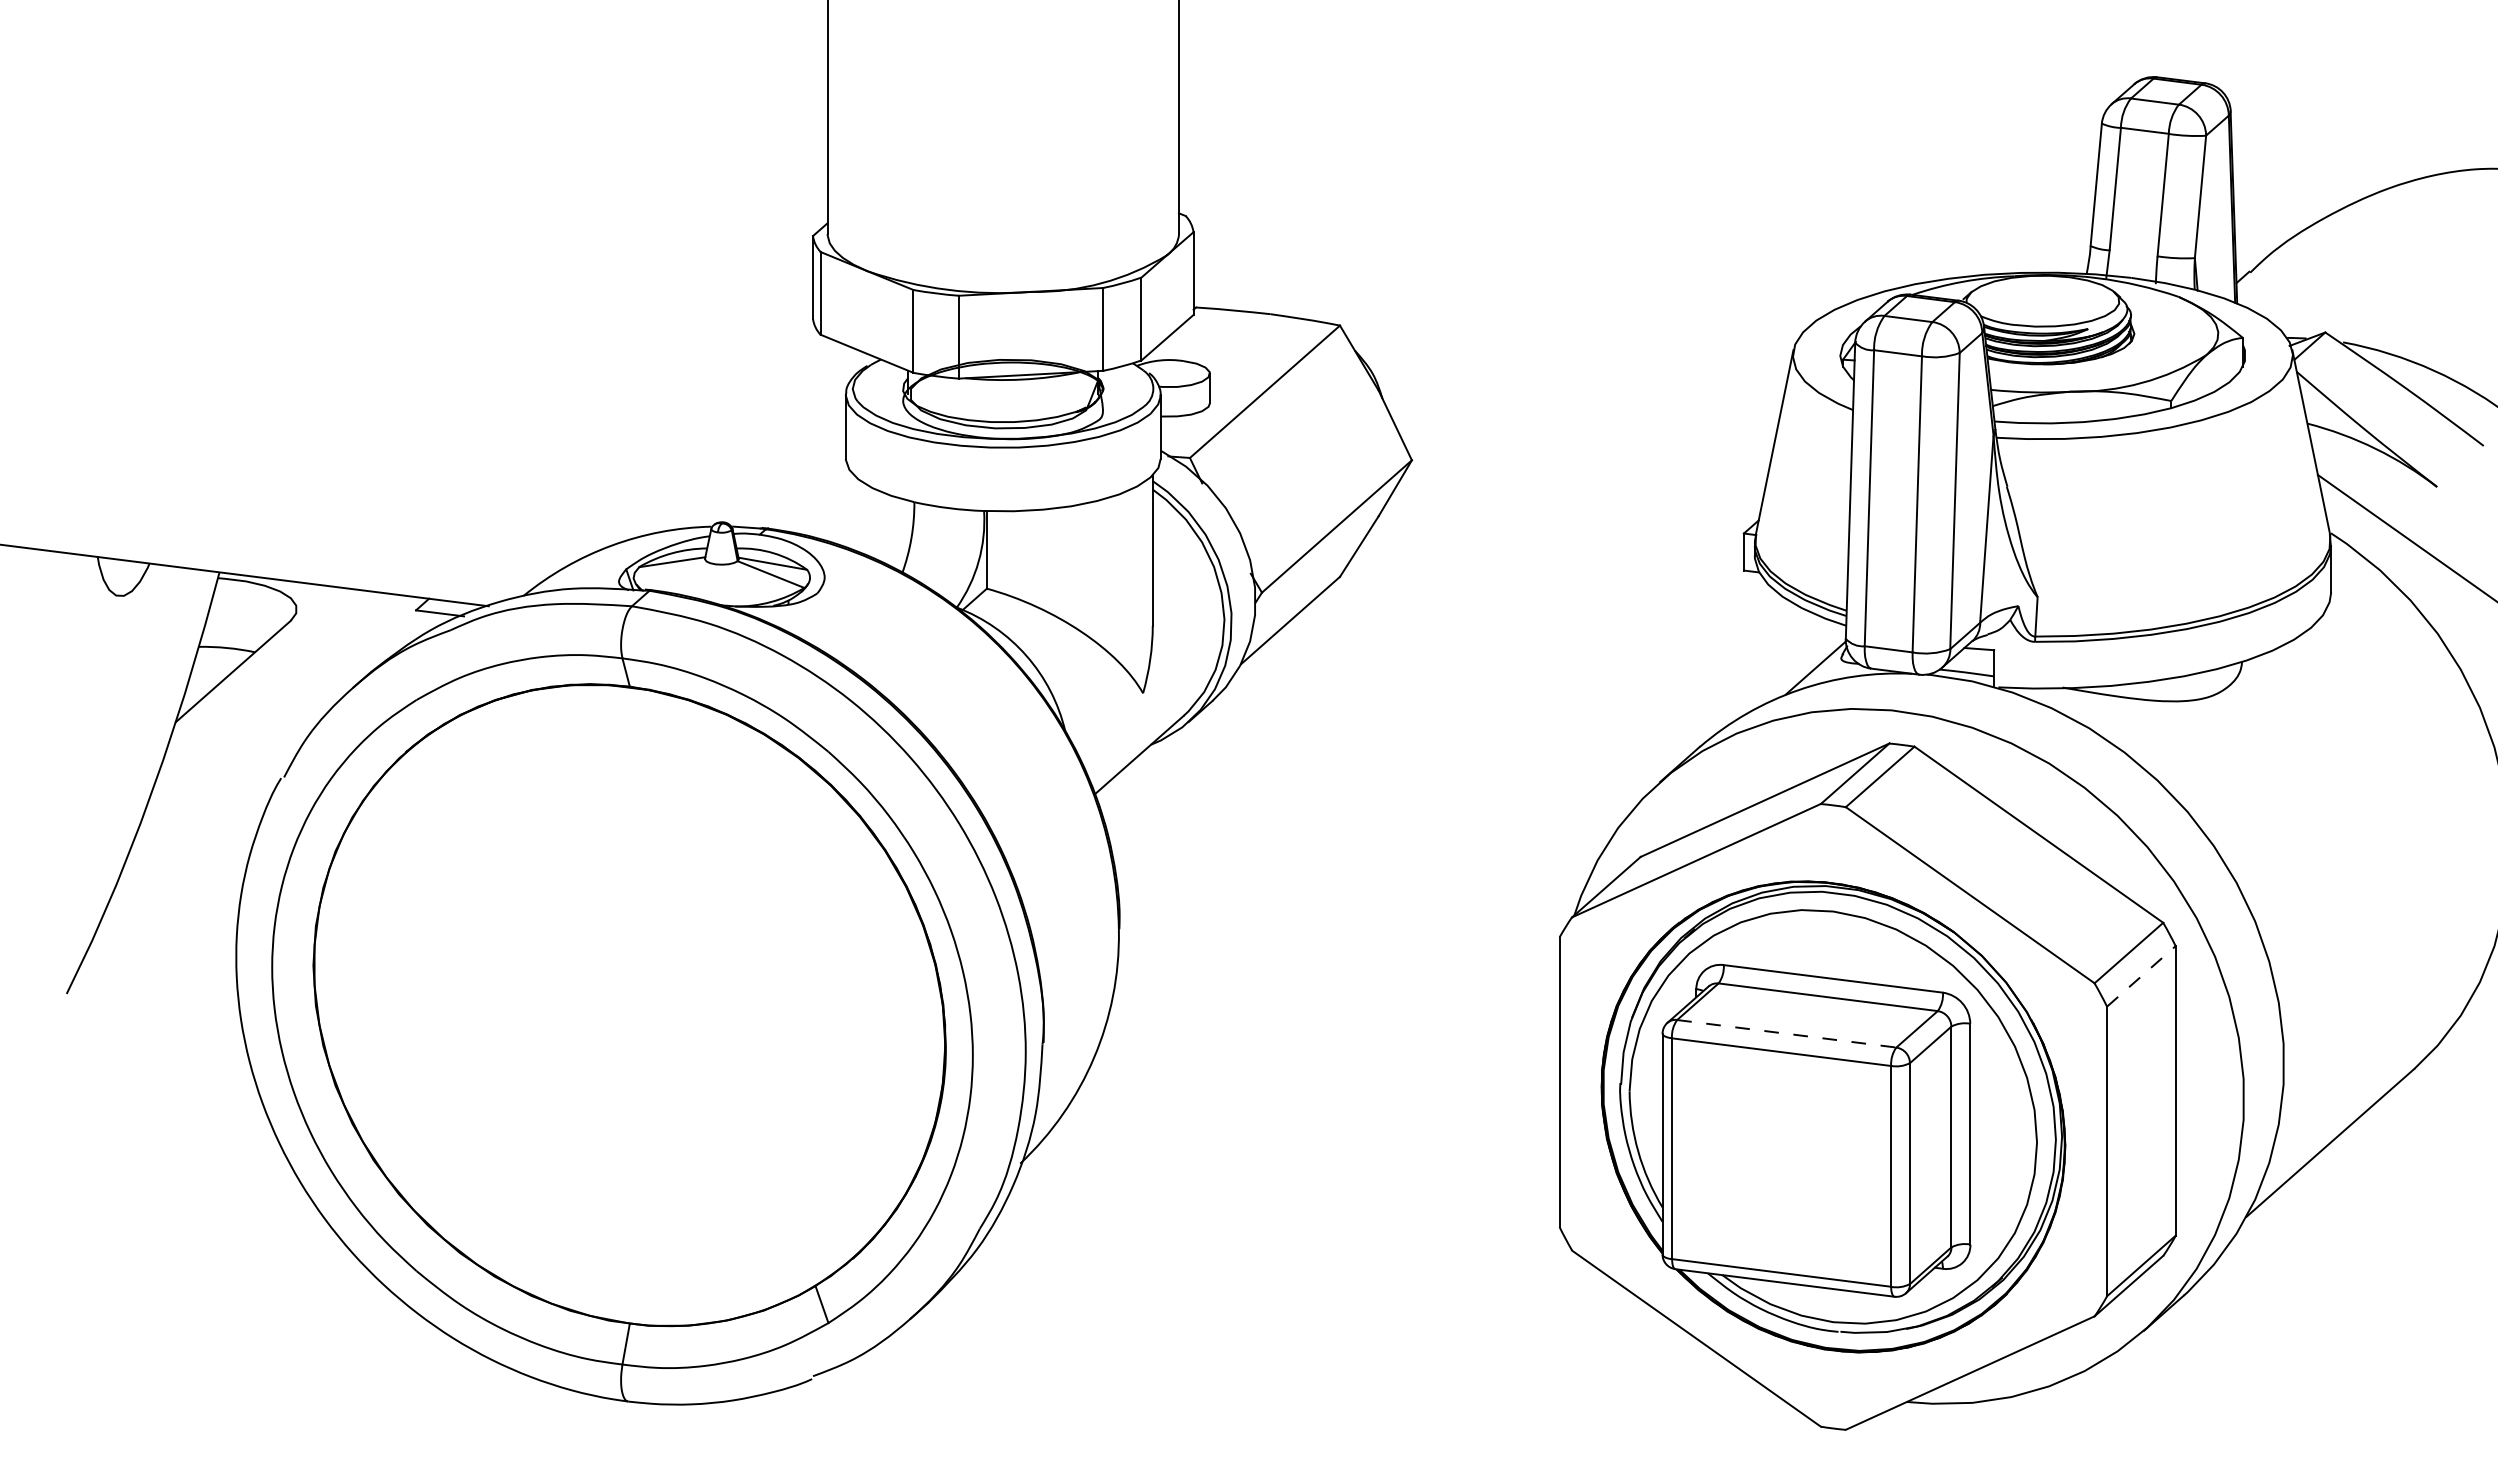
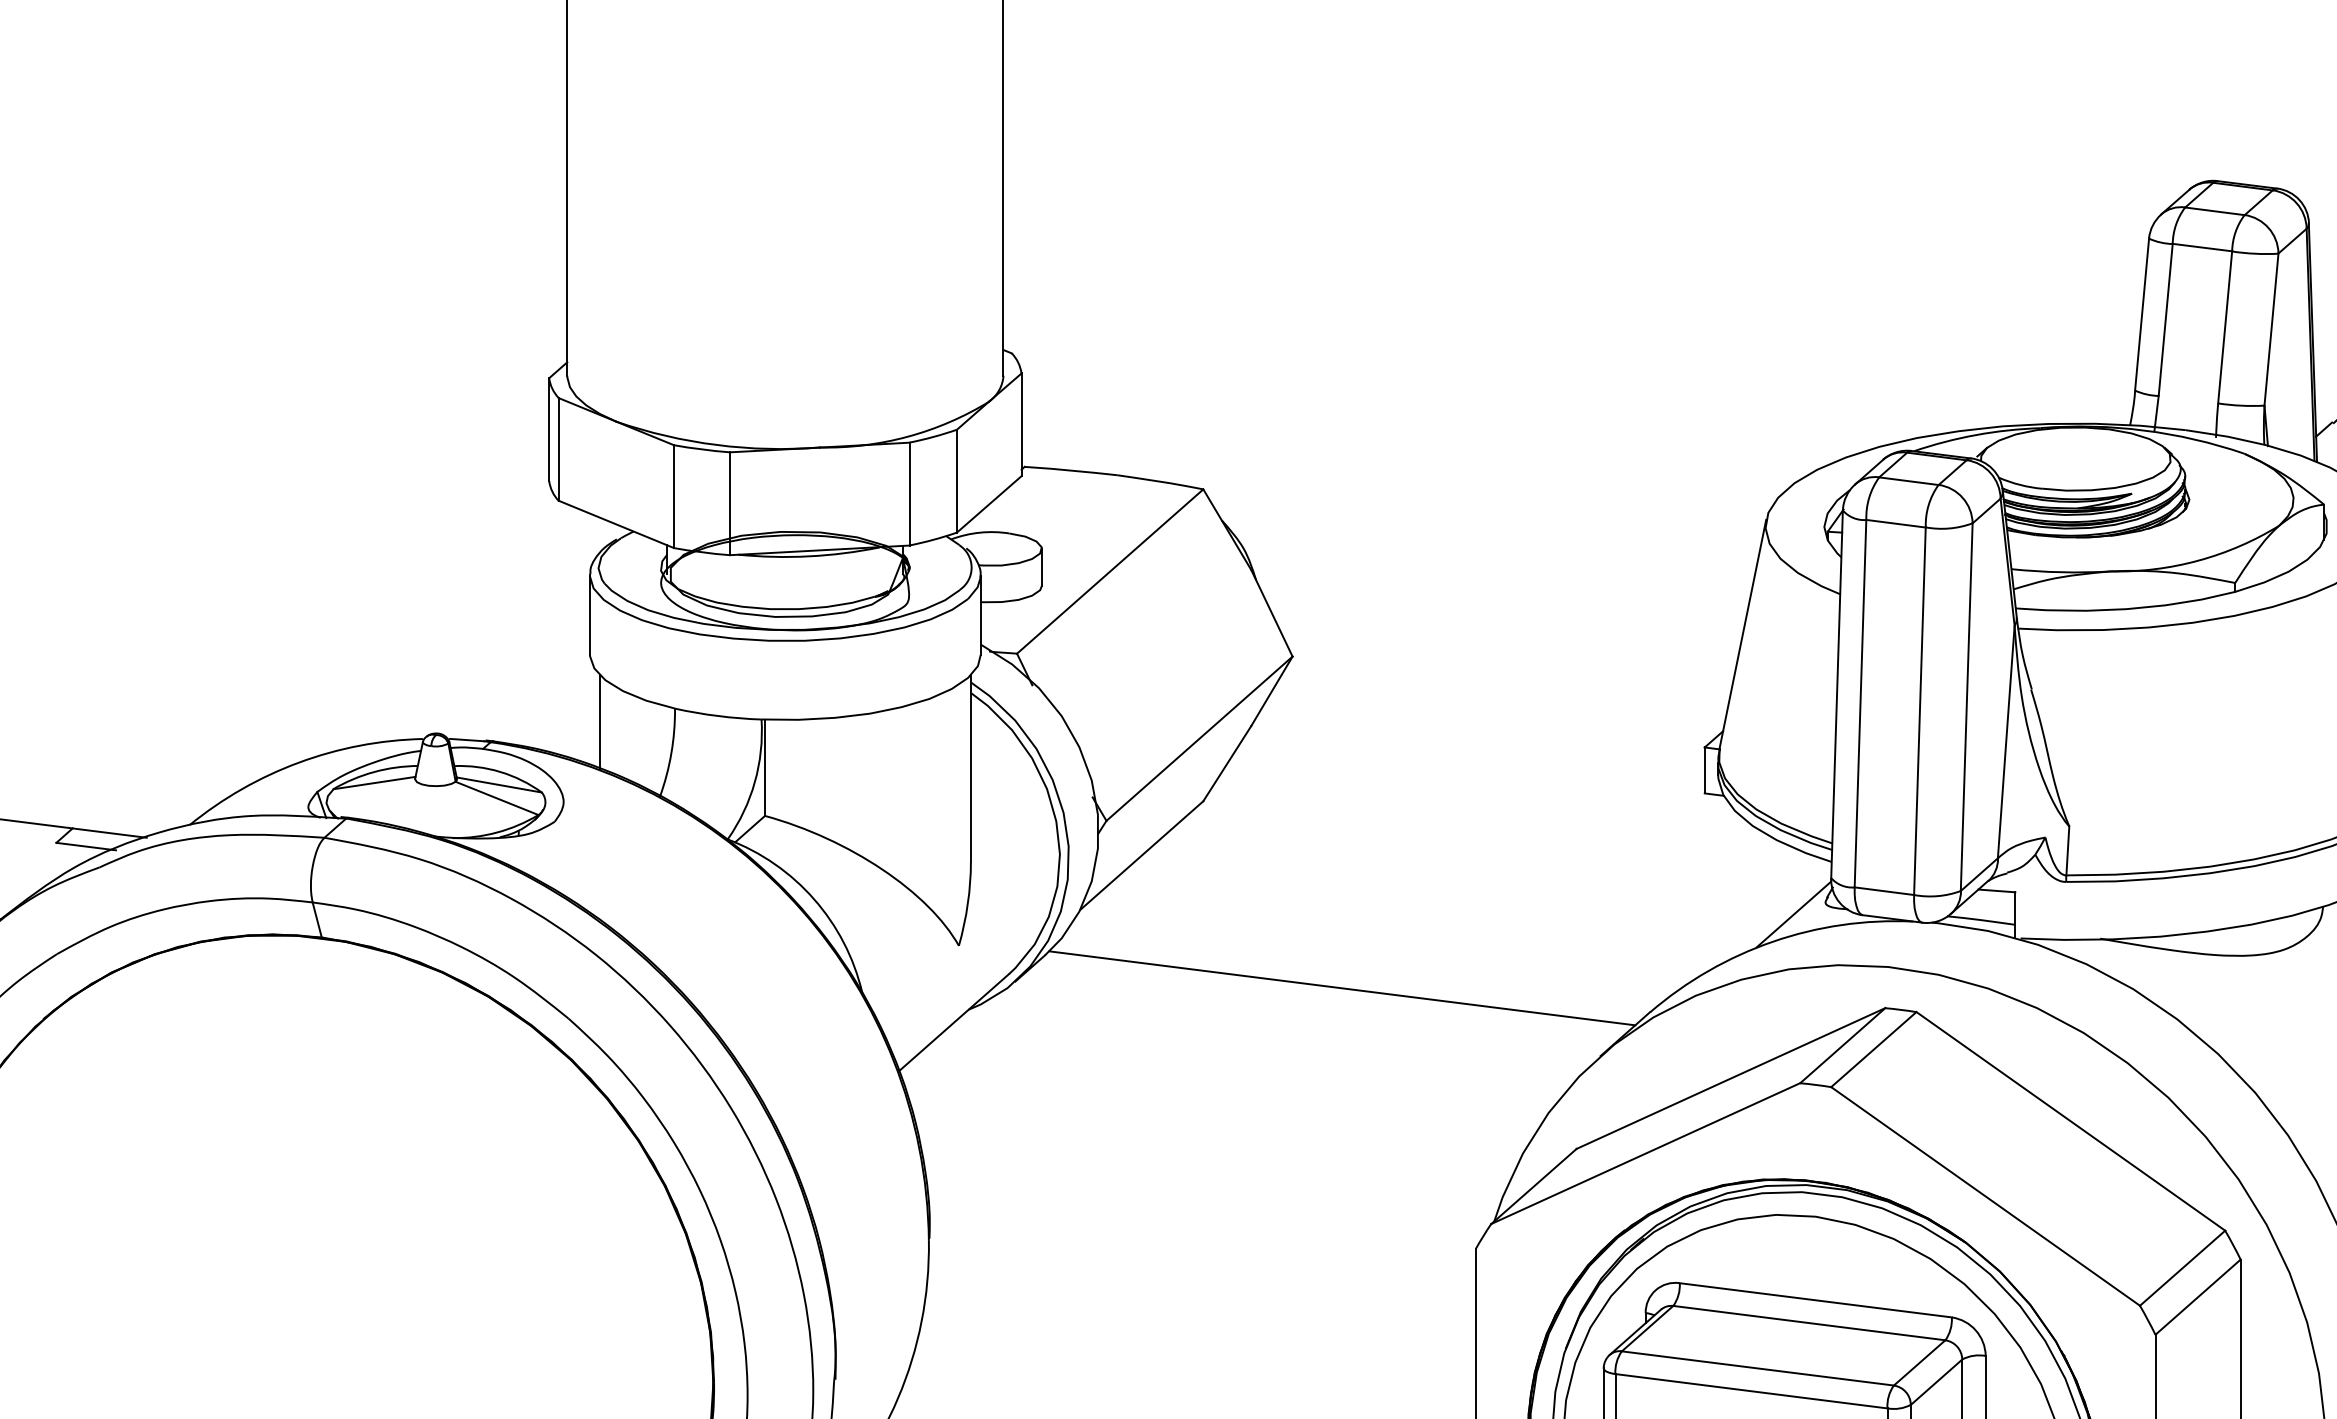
line: (853, 512) -> (599, 721), added
line: (1452, 727) -> (1342, 988), added
line: (2141, 976) -> (2198, 1297), dashed -> solid
line: (1787, 1033) -> (1758, 1368), dashed -> solid

